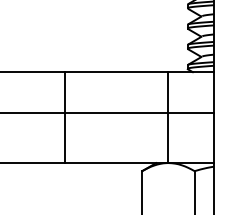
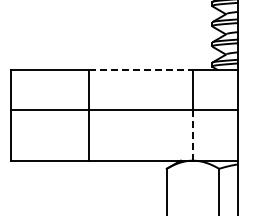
line: (116, 71) -> (141, 69), solid -> dashed
line: (167, 136) -> (192, 134), solid -> dashed

